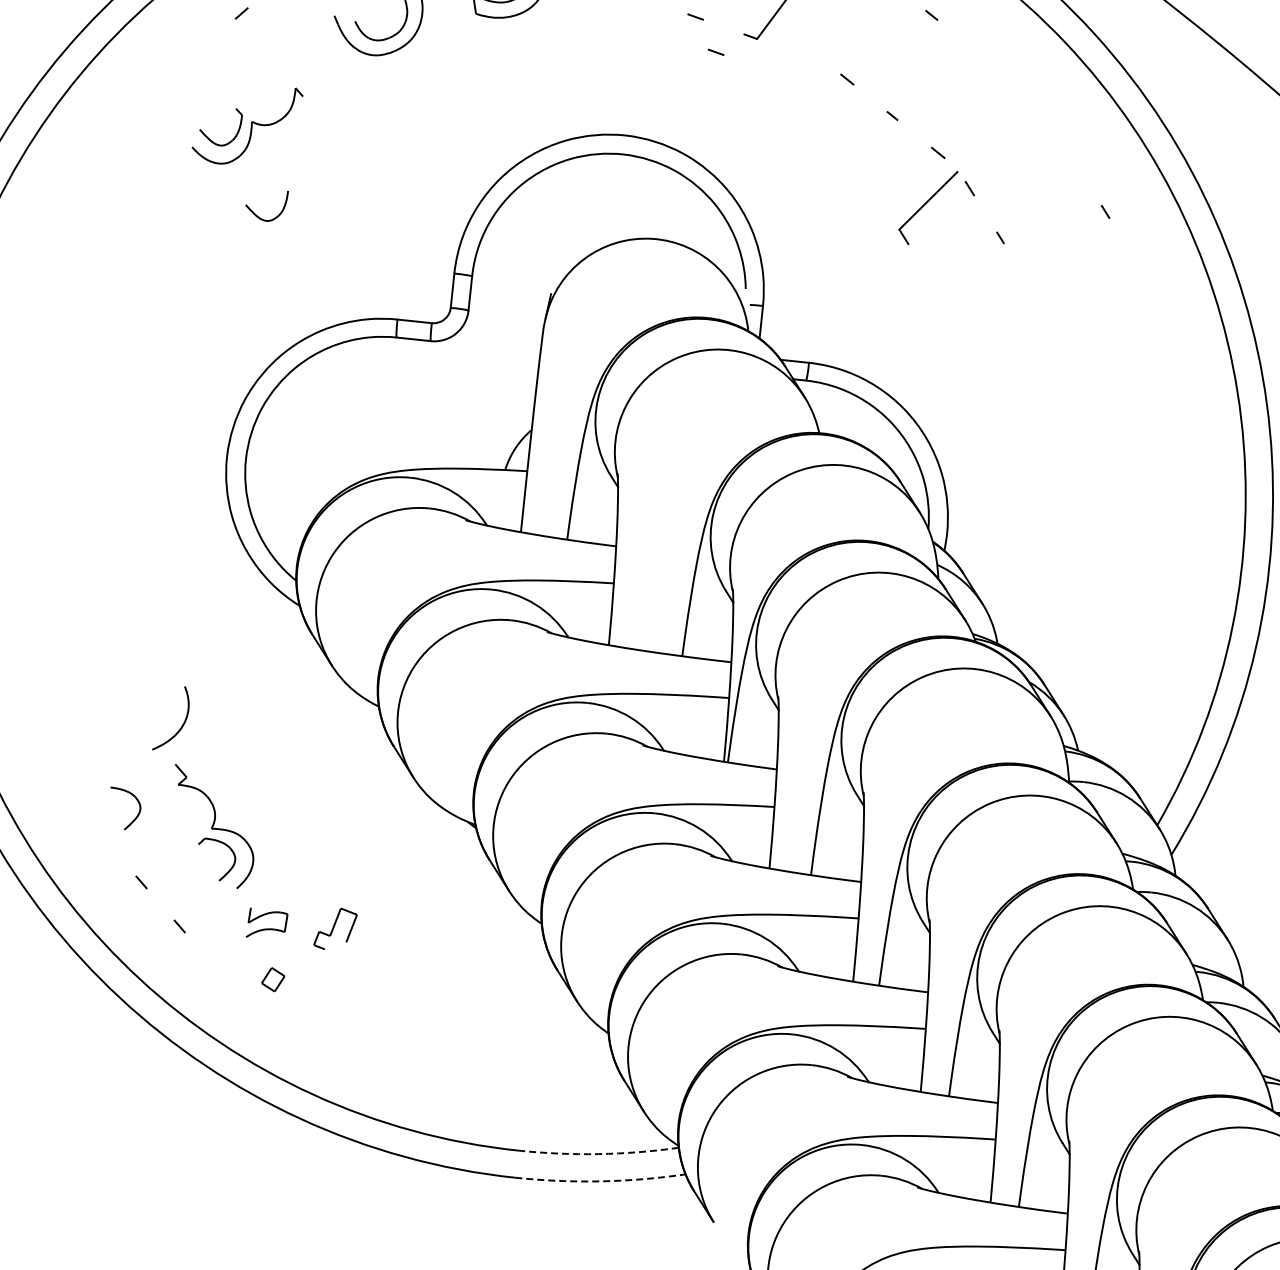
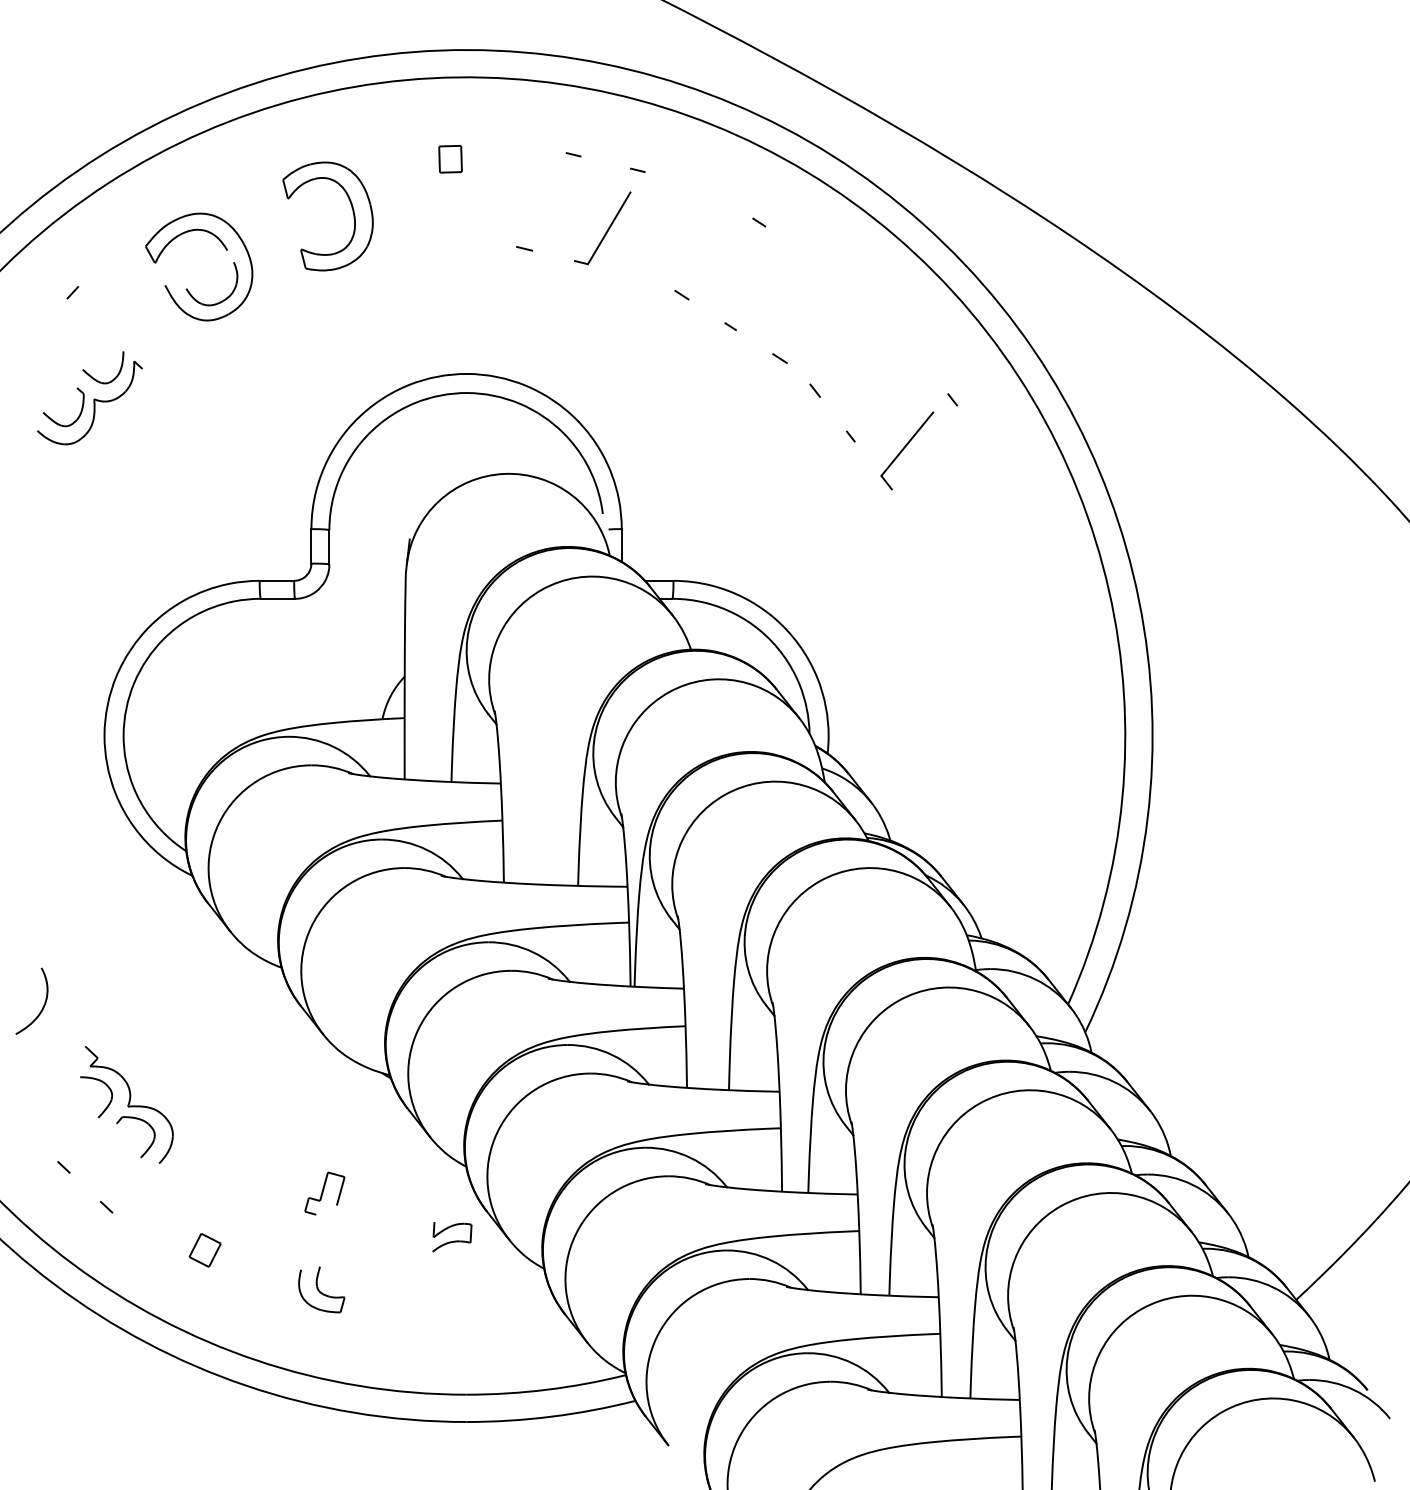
line: (716, 52) -> (548, 281), removed
part: (927, 207) -> (907, 450), moved
part: (257, 215) -> (95, 378), moved
curve: (182, 723) -> (43, 1004), moved
part: (135, 816) -> (108, 1103), moved
part: (267, 924) -> (452, 1237), moved
part: (335, 929) -> (324, 1193), moved
part: (272, 979) -> (204, 1250), size x1.43
part: (384, 1030) -> (321, 1289), added
arc: (598, 1153) -> (546, 1389), dashed -> solid
arc: (600, 1181) -> (551, 1416), dashed -> solid

